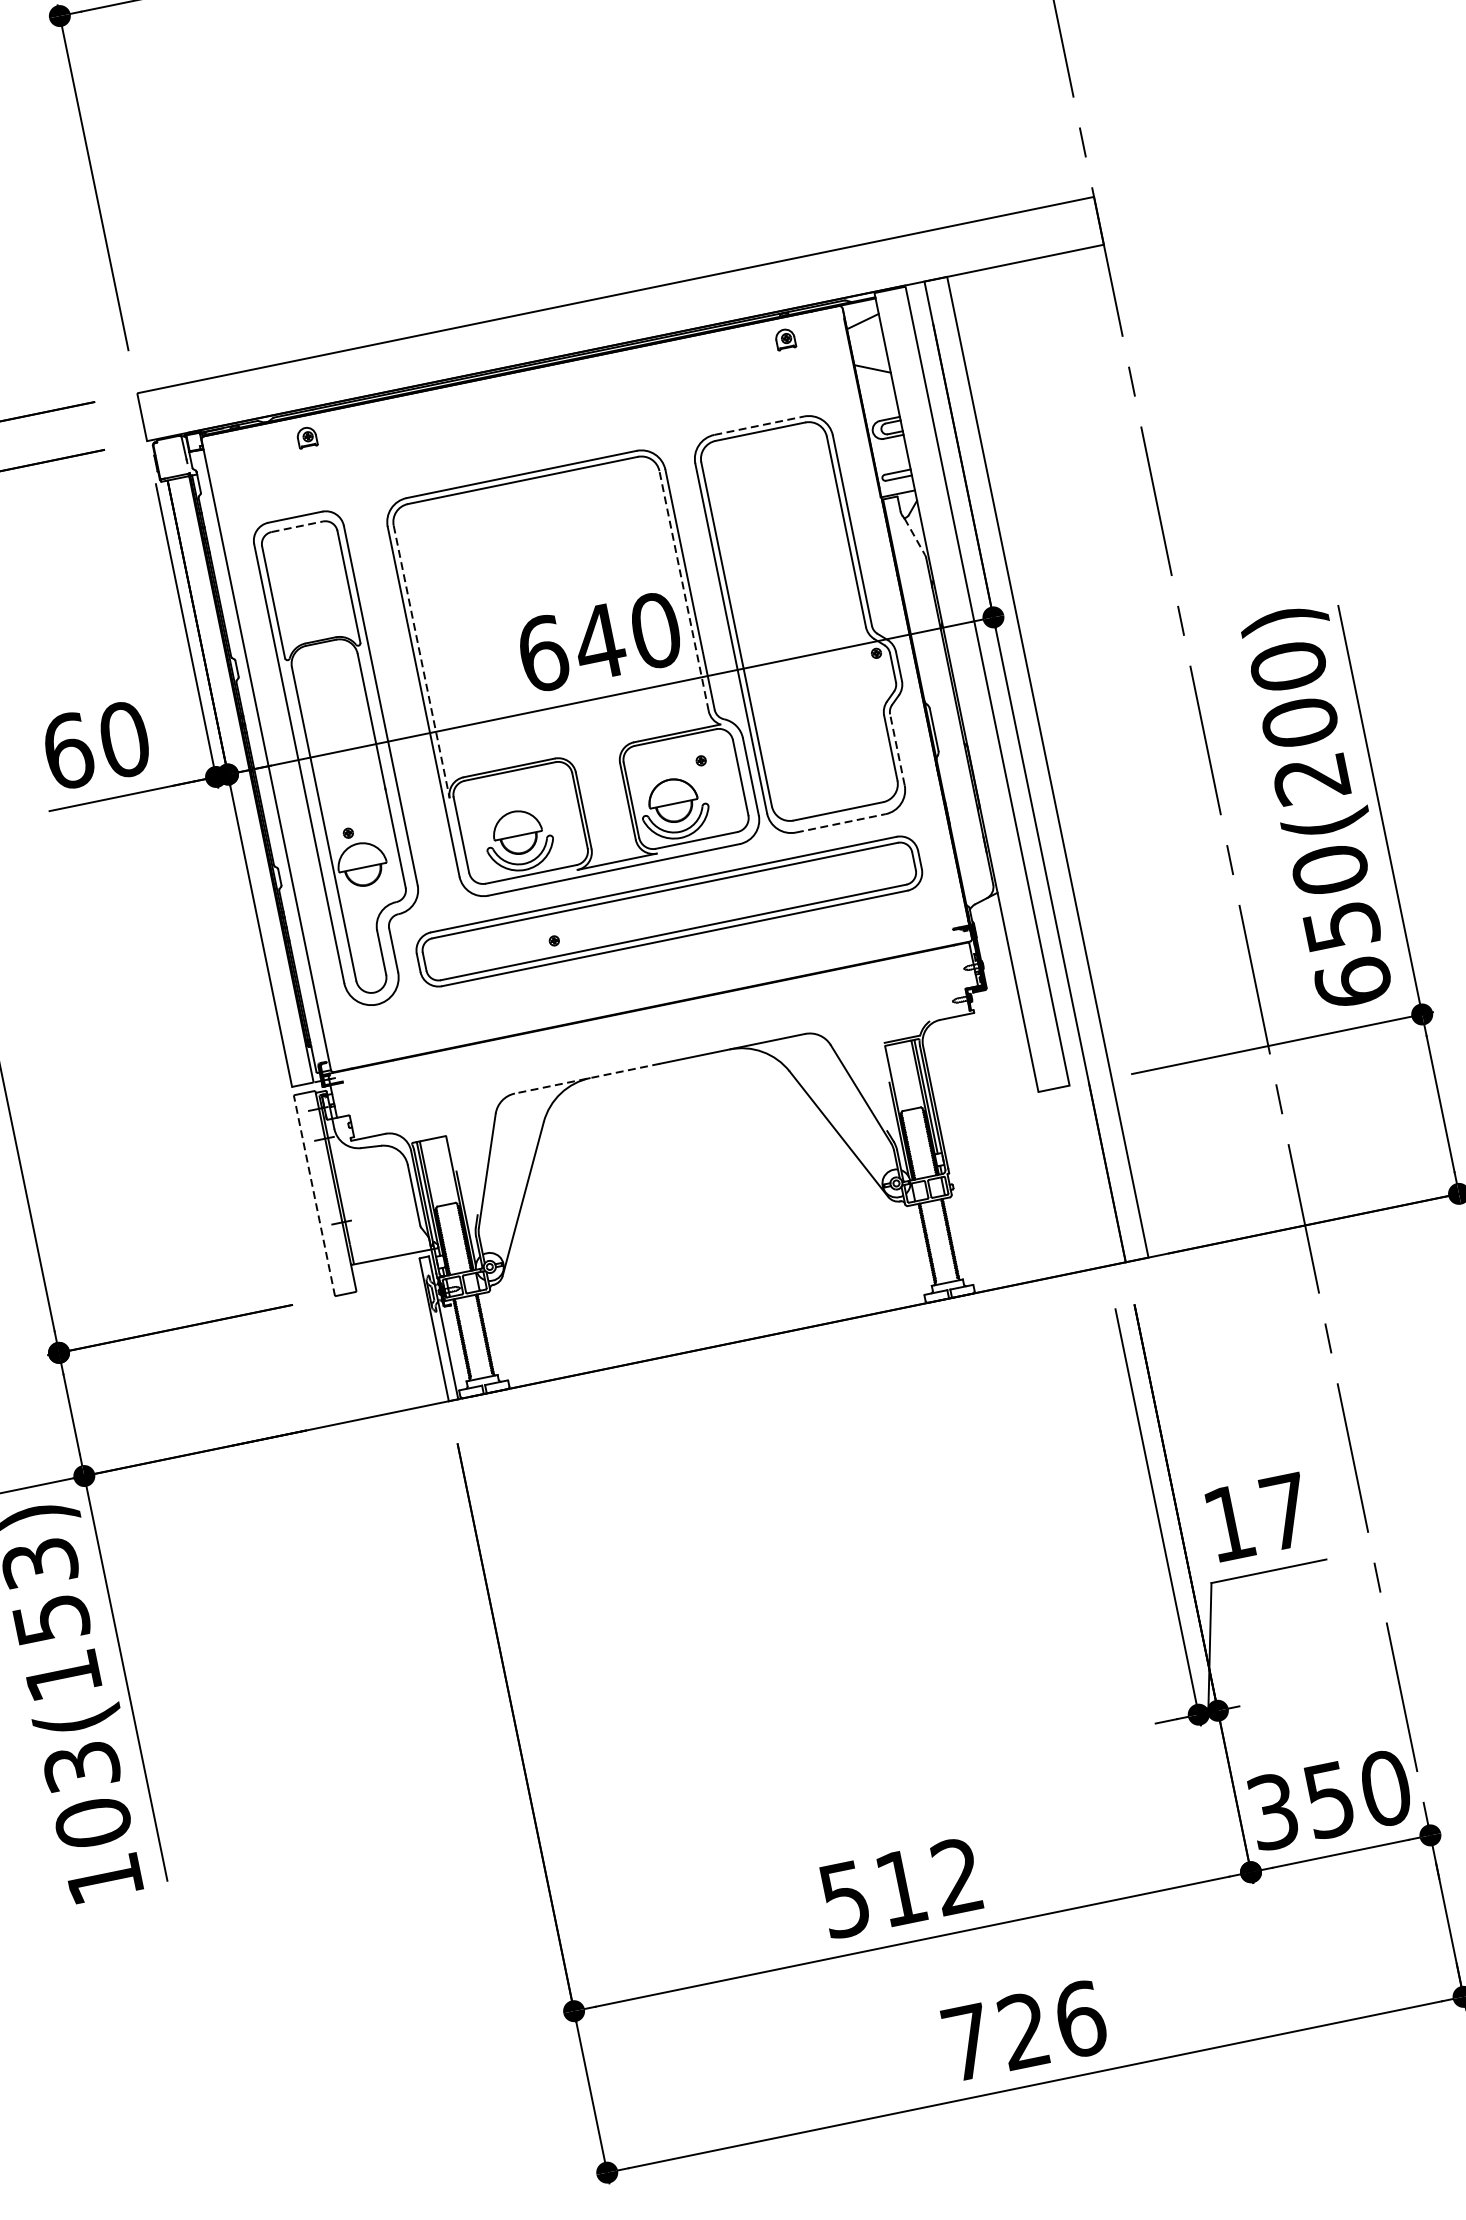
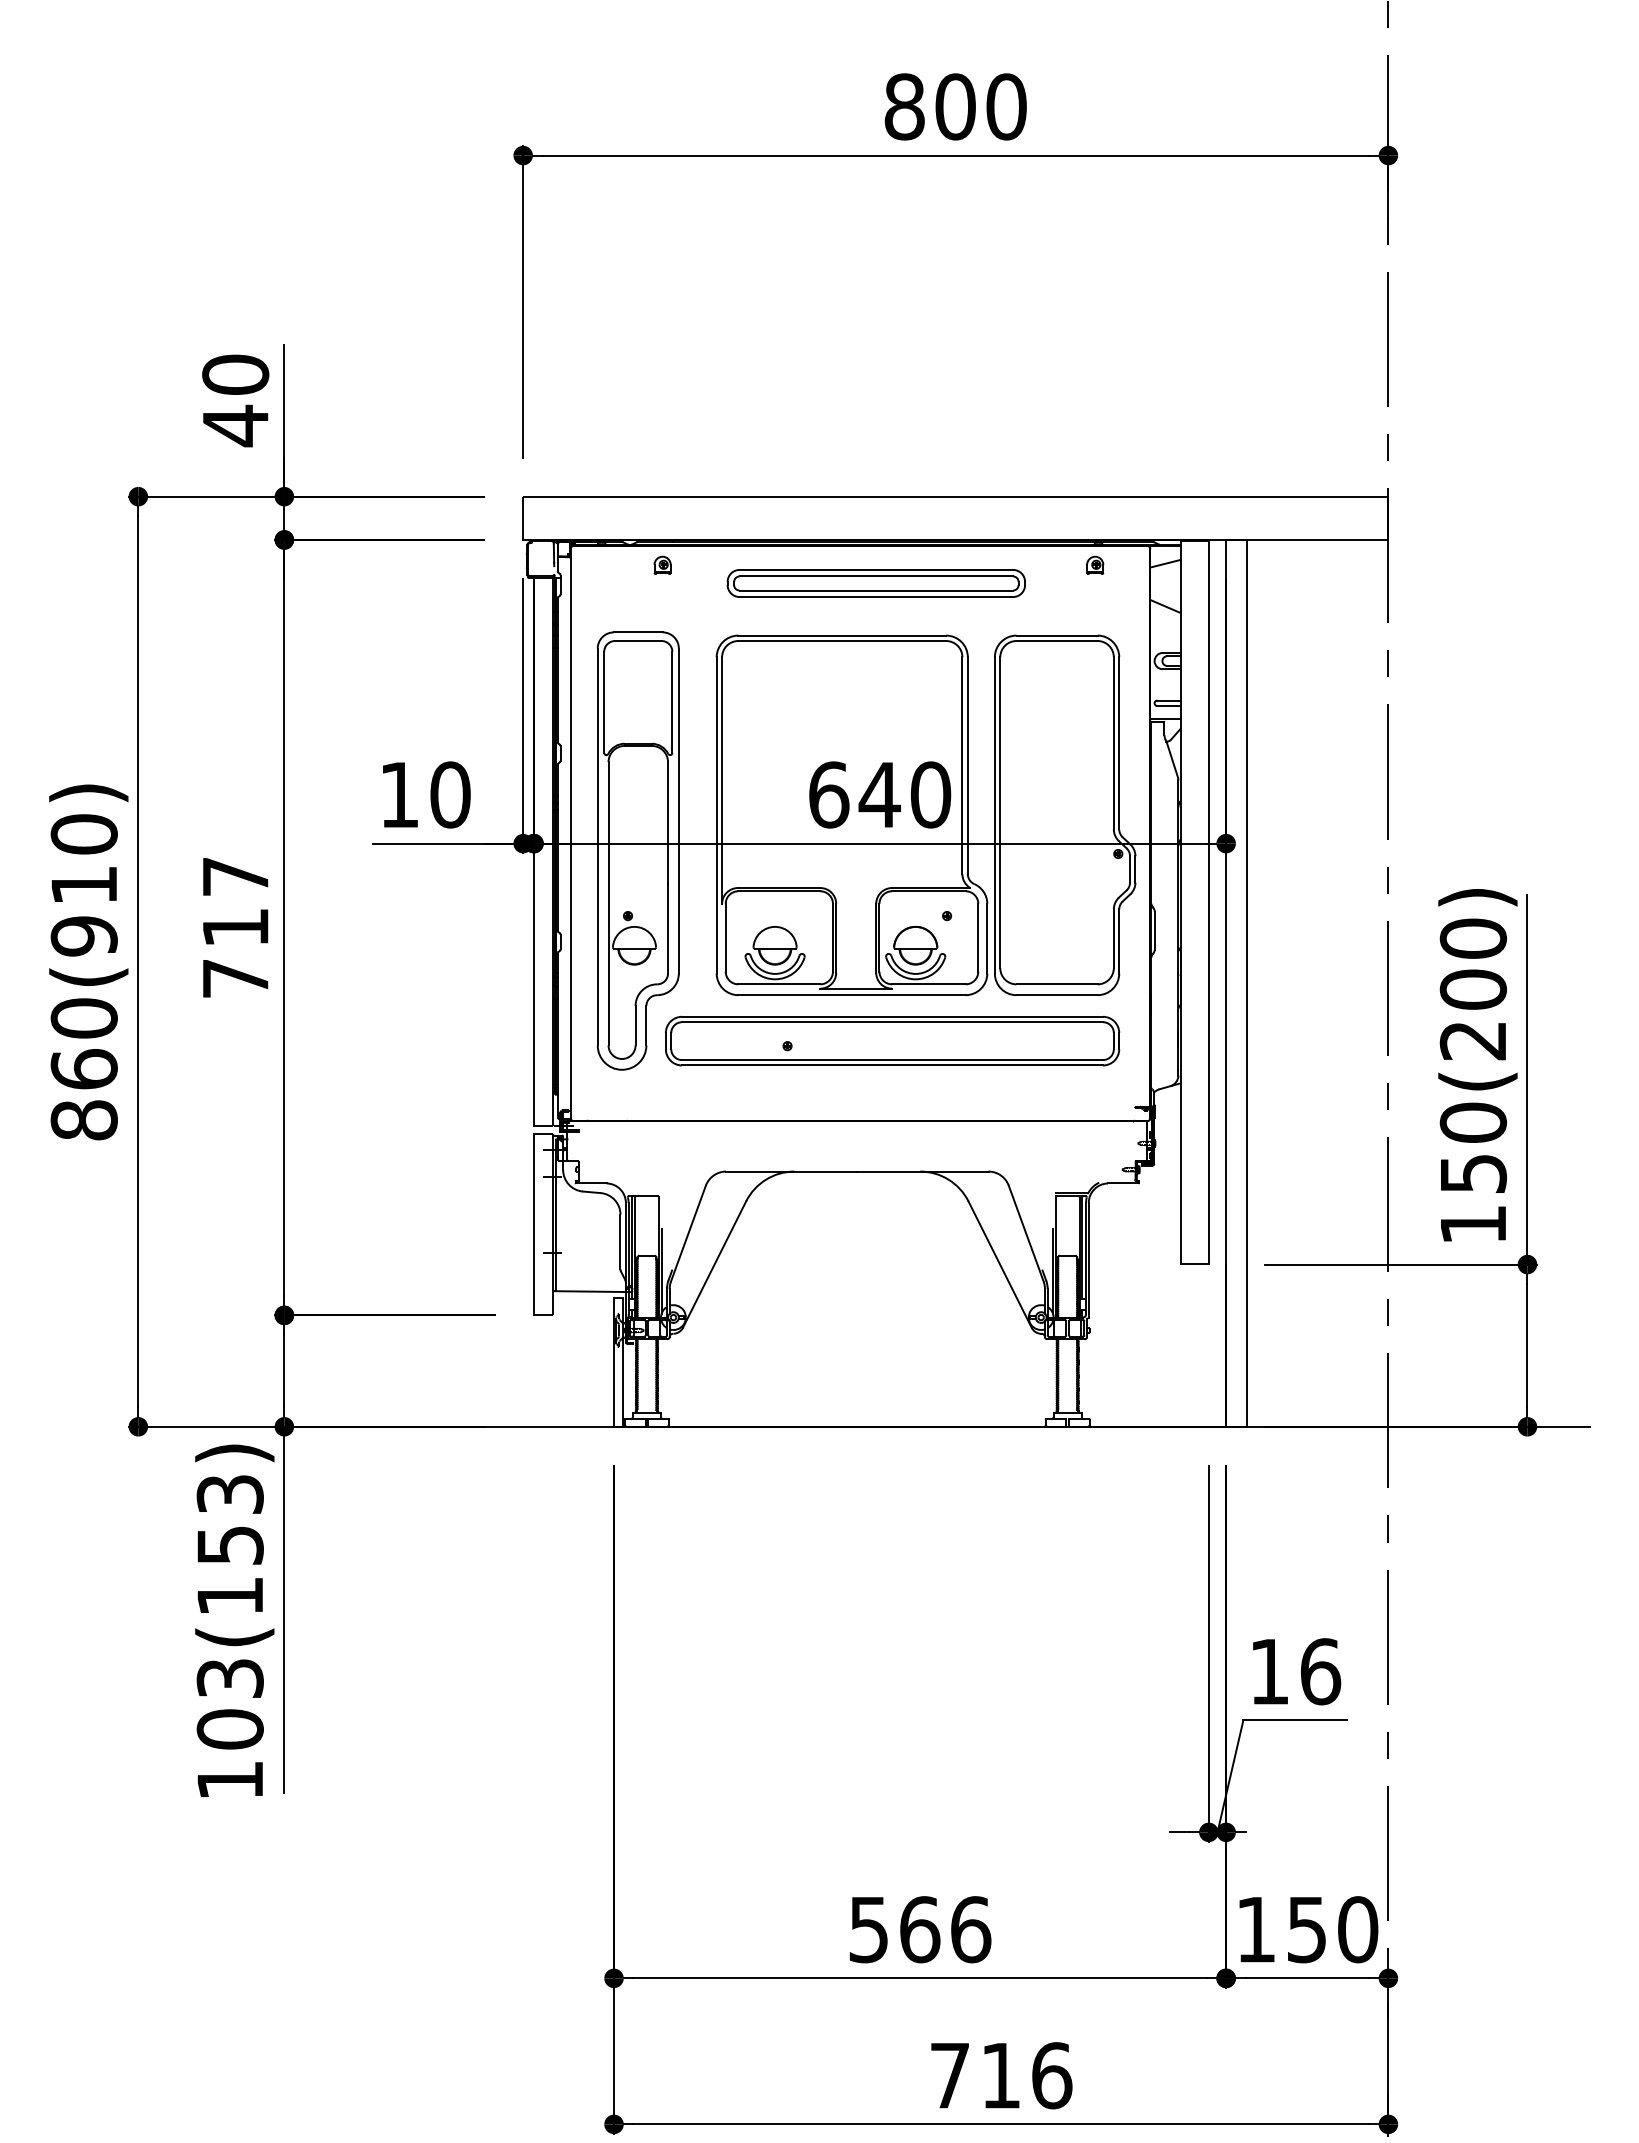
part: (546, 409) -> (875, 583), added
line: (759, 425) -> (1057, 635), dashed -> solid
line: (297, 527) -> (638, 641), dashed -> solid
line: (915, 537) -> (1172, 760), dashed -> solid
line: (684, 590) -> (962, 765), dashed -> solid
line: (422, 661) -> (722, 780), dashed -> solid
line: (897, 749) -> (1119, 941), dashed -> solid
text: (68, 750) -> (399, 794), 60 -> 10
line: (841, 823) -> (1057, 995), dashed -> solid
text: (1353, 982) -> (1473, 1224), 650(200) -> 150(200)
line: (587, 1078) -> (791, 1171), dashed -> solid
line: (313, 1195) -> (533, 1224), dashed -> solid
text: (1285, 1511) -> (1320, 1671), 17 -> 16
text: (1273, 1811) -> (1256, 1929), 350 -> 150
text: (929, 1881) -> (945, 1929), 512 -> 566
text: (1023, 2030) -> (1000, 2075), 726 -> 716

